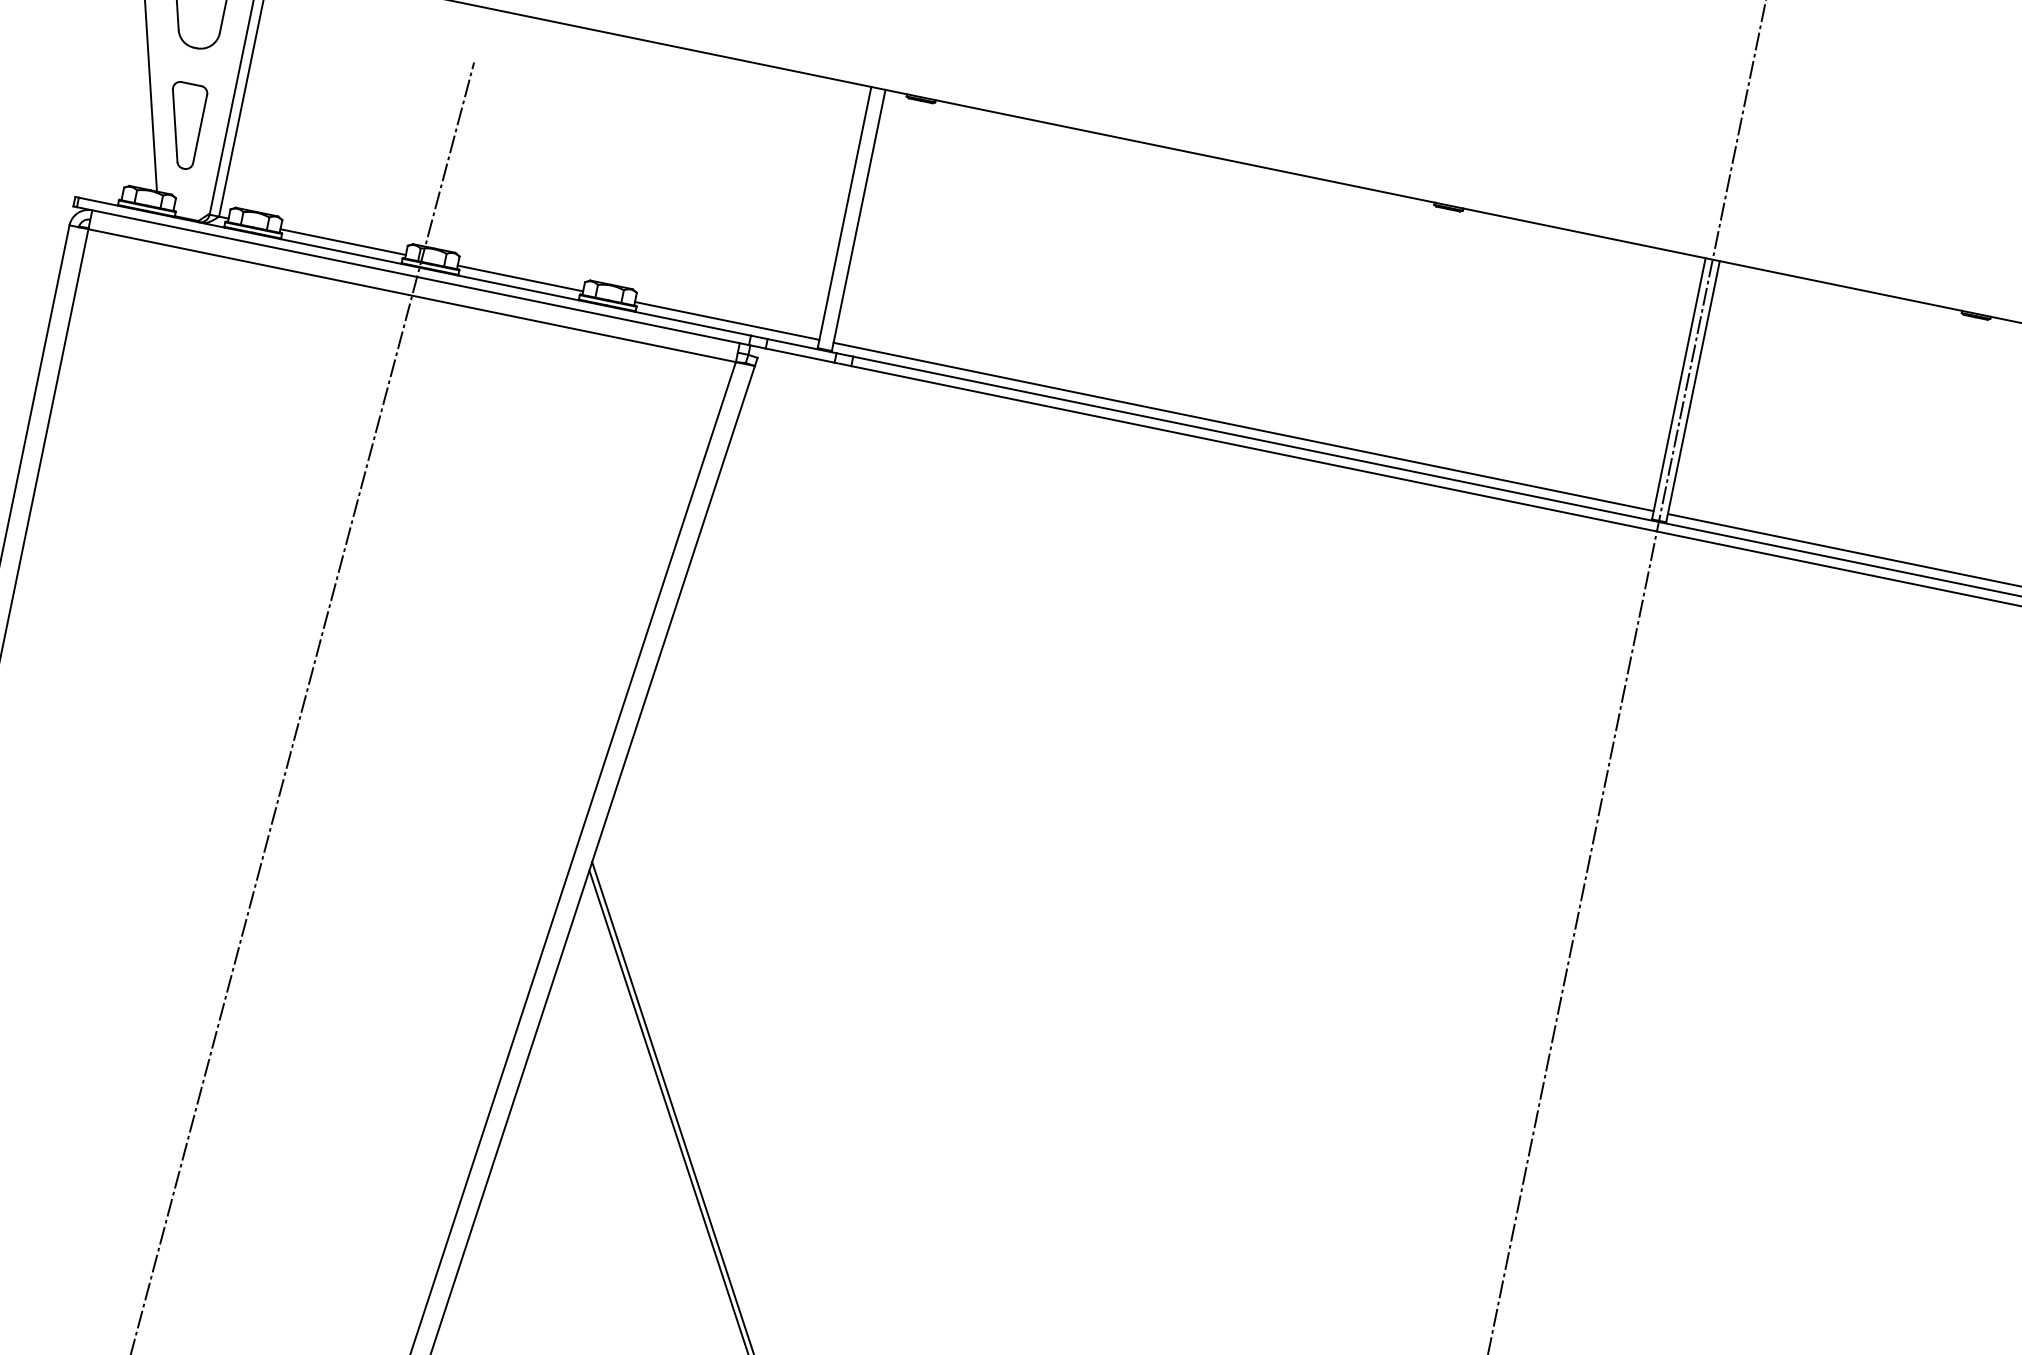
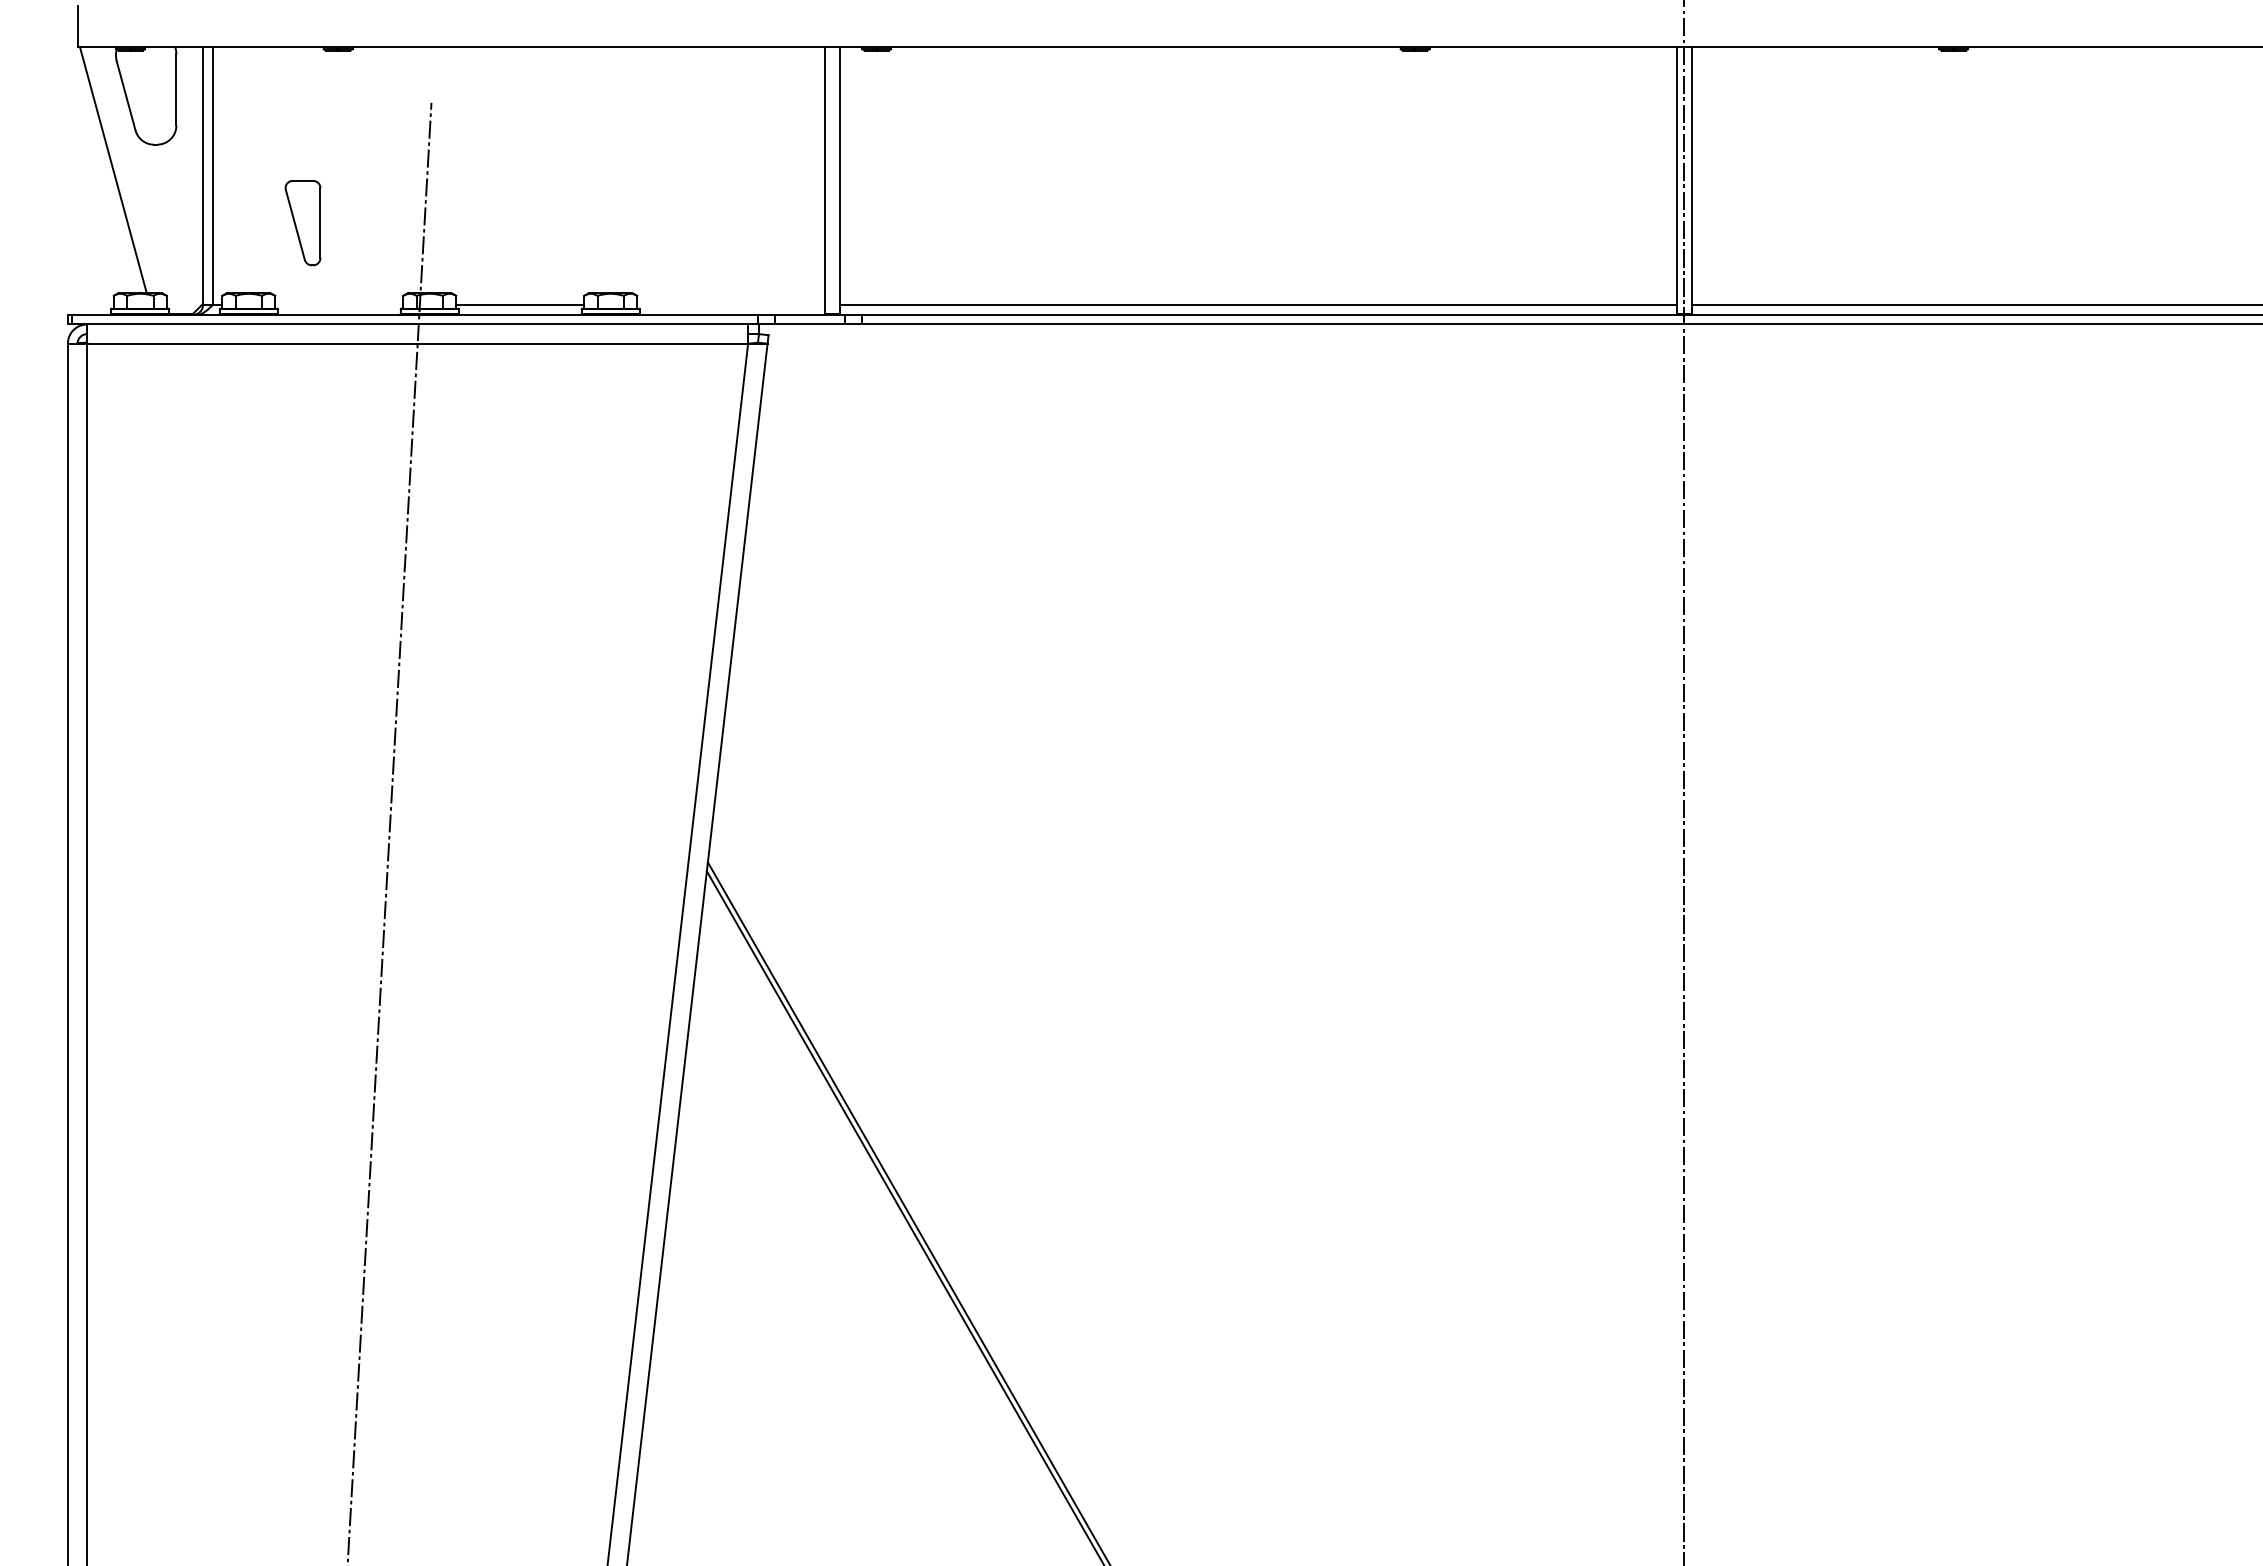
part: (182, 125) -> (302, 223), moved
line: (343, 242) -> (339, 305), removed
line: (727, 321) -> (731, 305), removed

